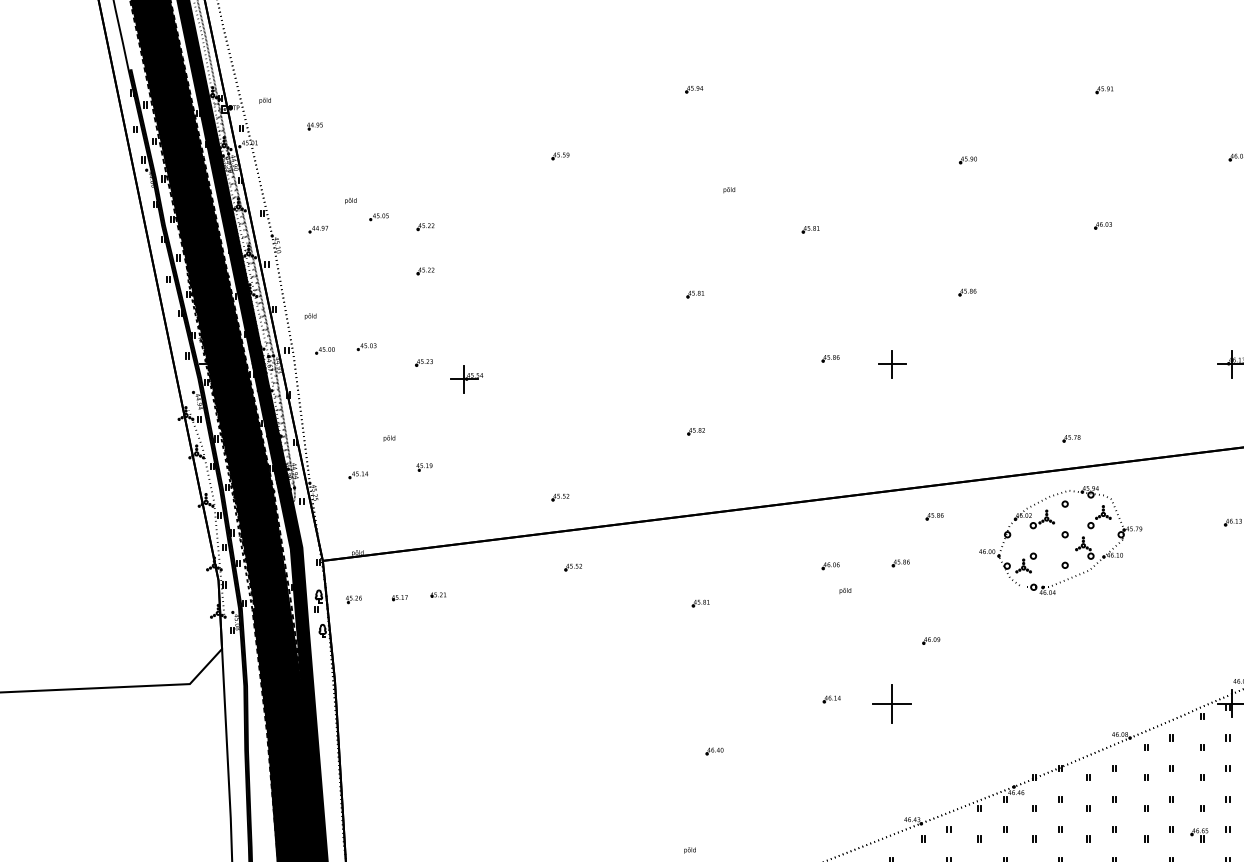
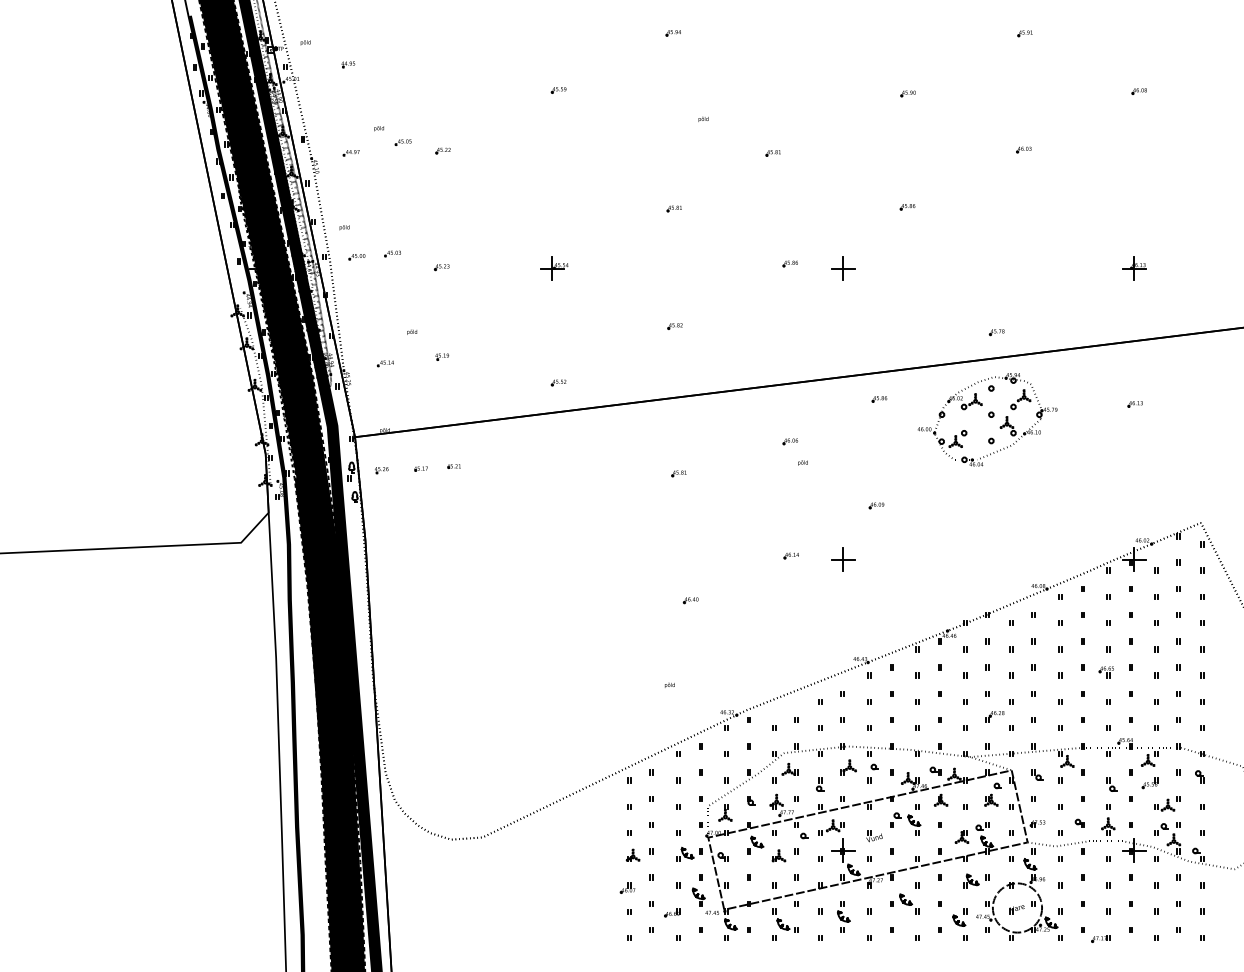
part: (424, 270) -> (442, 188), removed
part: (466, 379) -> (554, 268), moved
part: (900, 563) -> (850, 439), removed
part: (572, 567) -> (569, 442), removed
part: (892, 703) -> (843, 559), size x0.71

